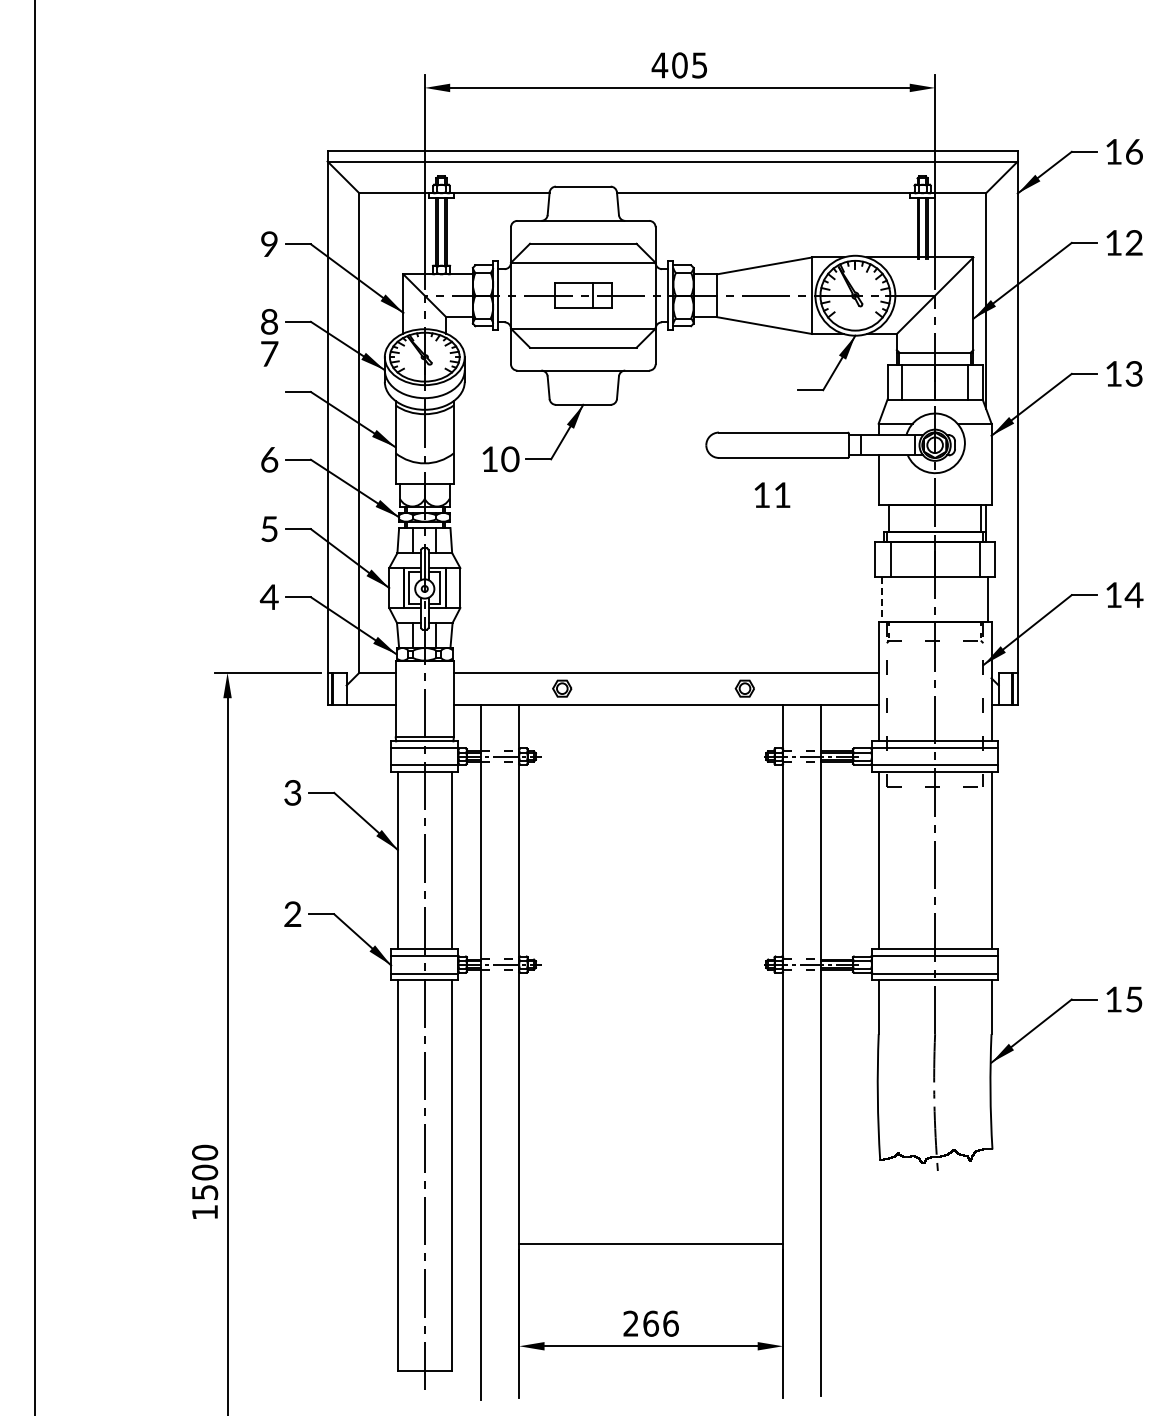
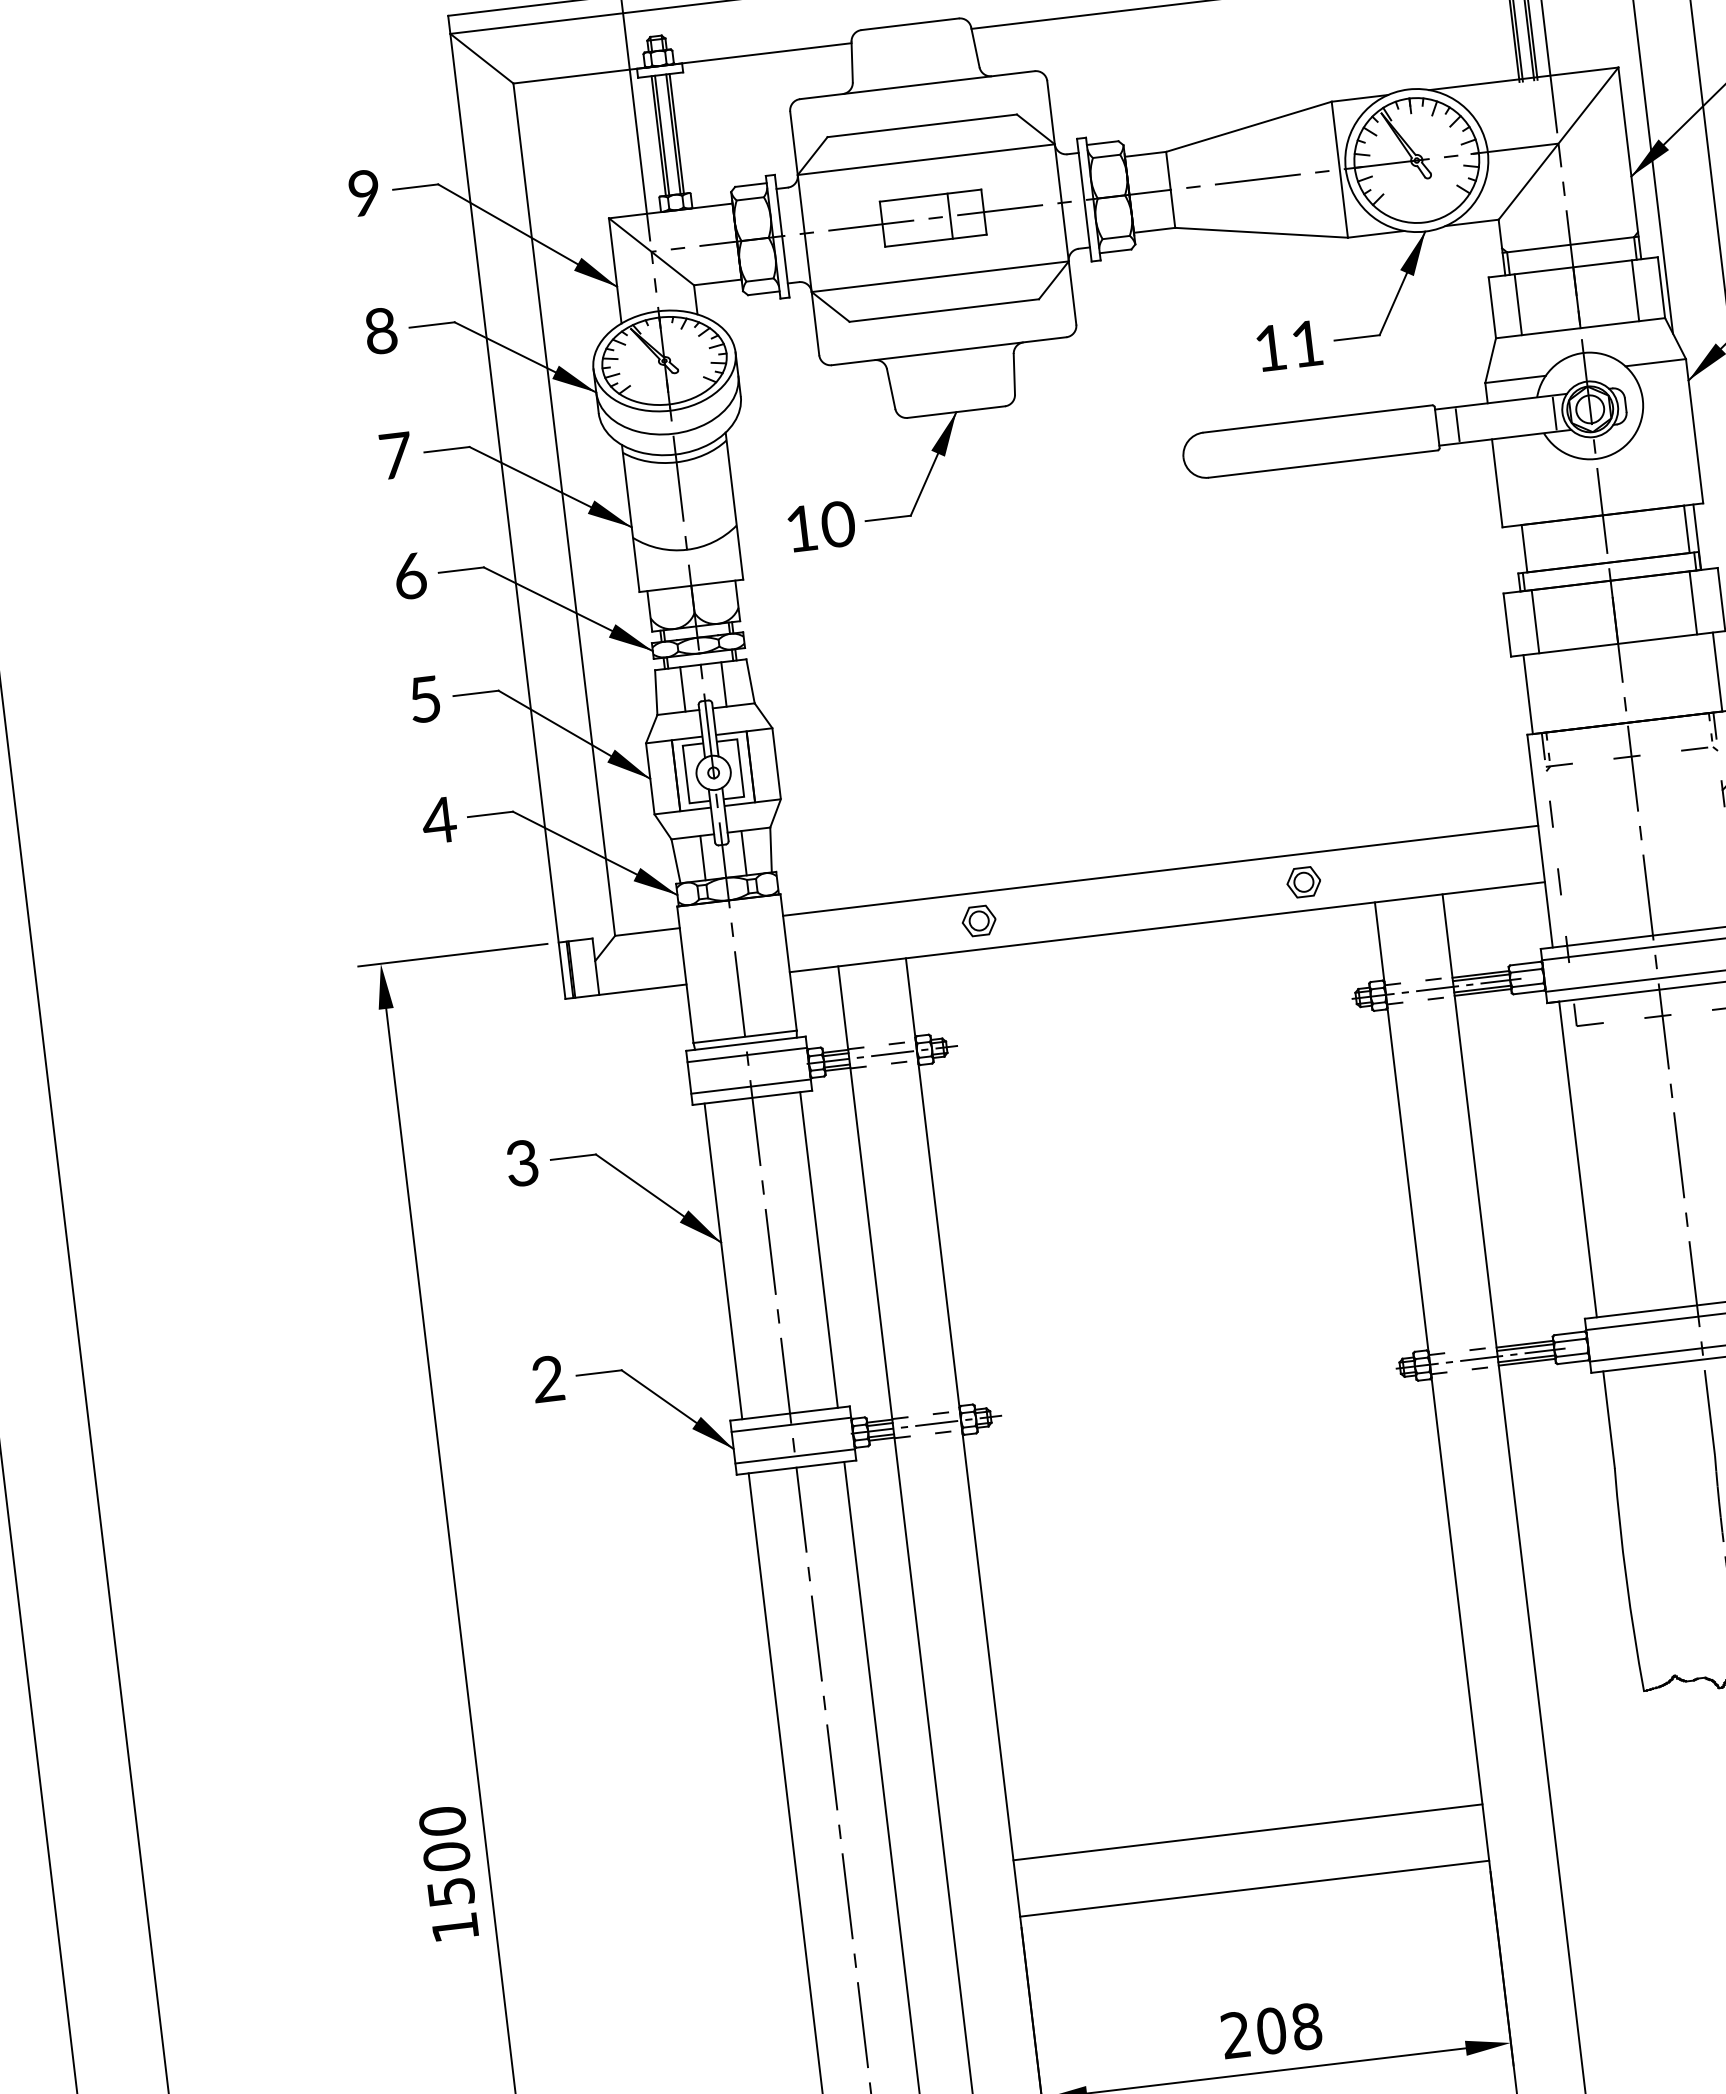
text: (269, 353) -> (395, 454), moved
text: (772, 494) -> (1289, 344), moved
line: (881, 599) -> (1527, 694), dashed -> solid
line: (651, 1212) -> (1248, 1833), added
text: (660, 1323) -> (1288, 2028), 266 -> 208

